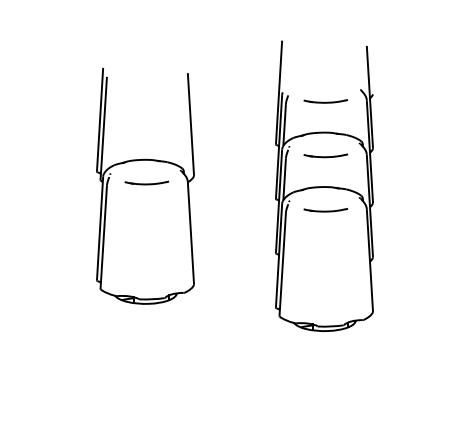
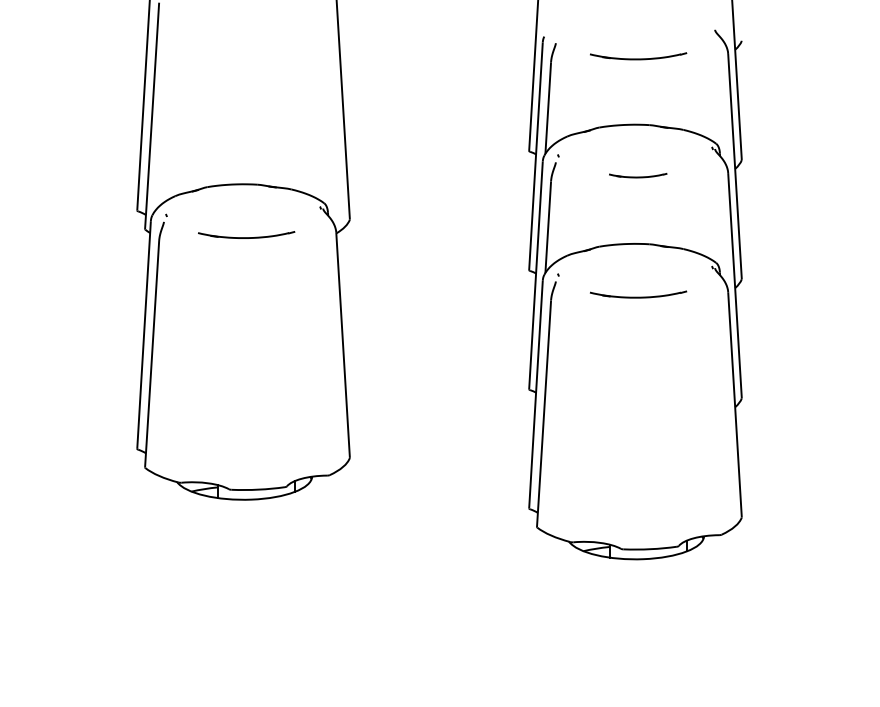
part: (325, 155) -> (637, 174), size x0.6

